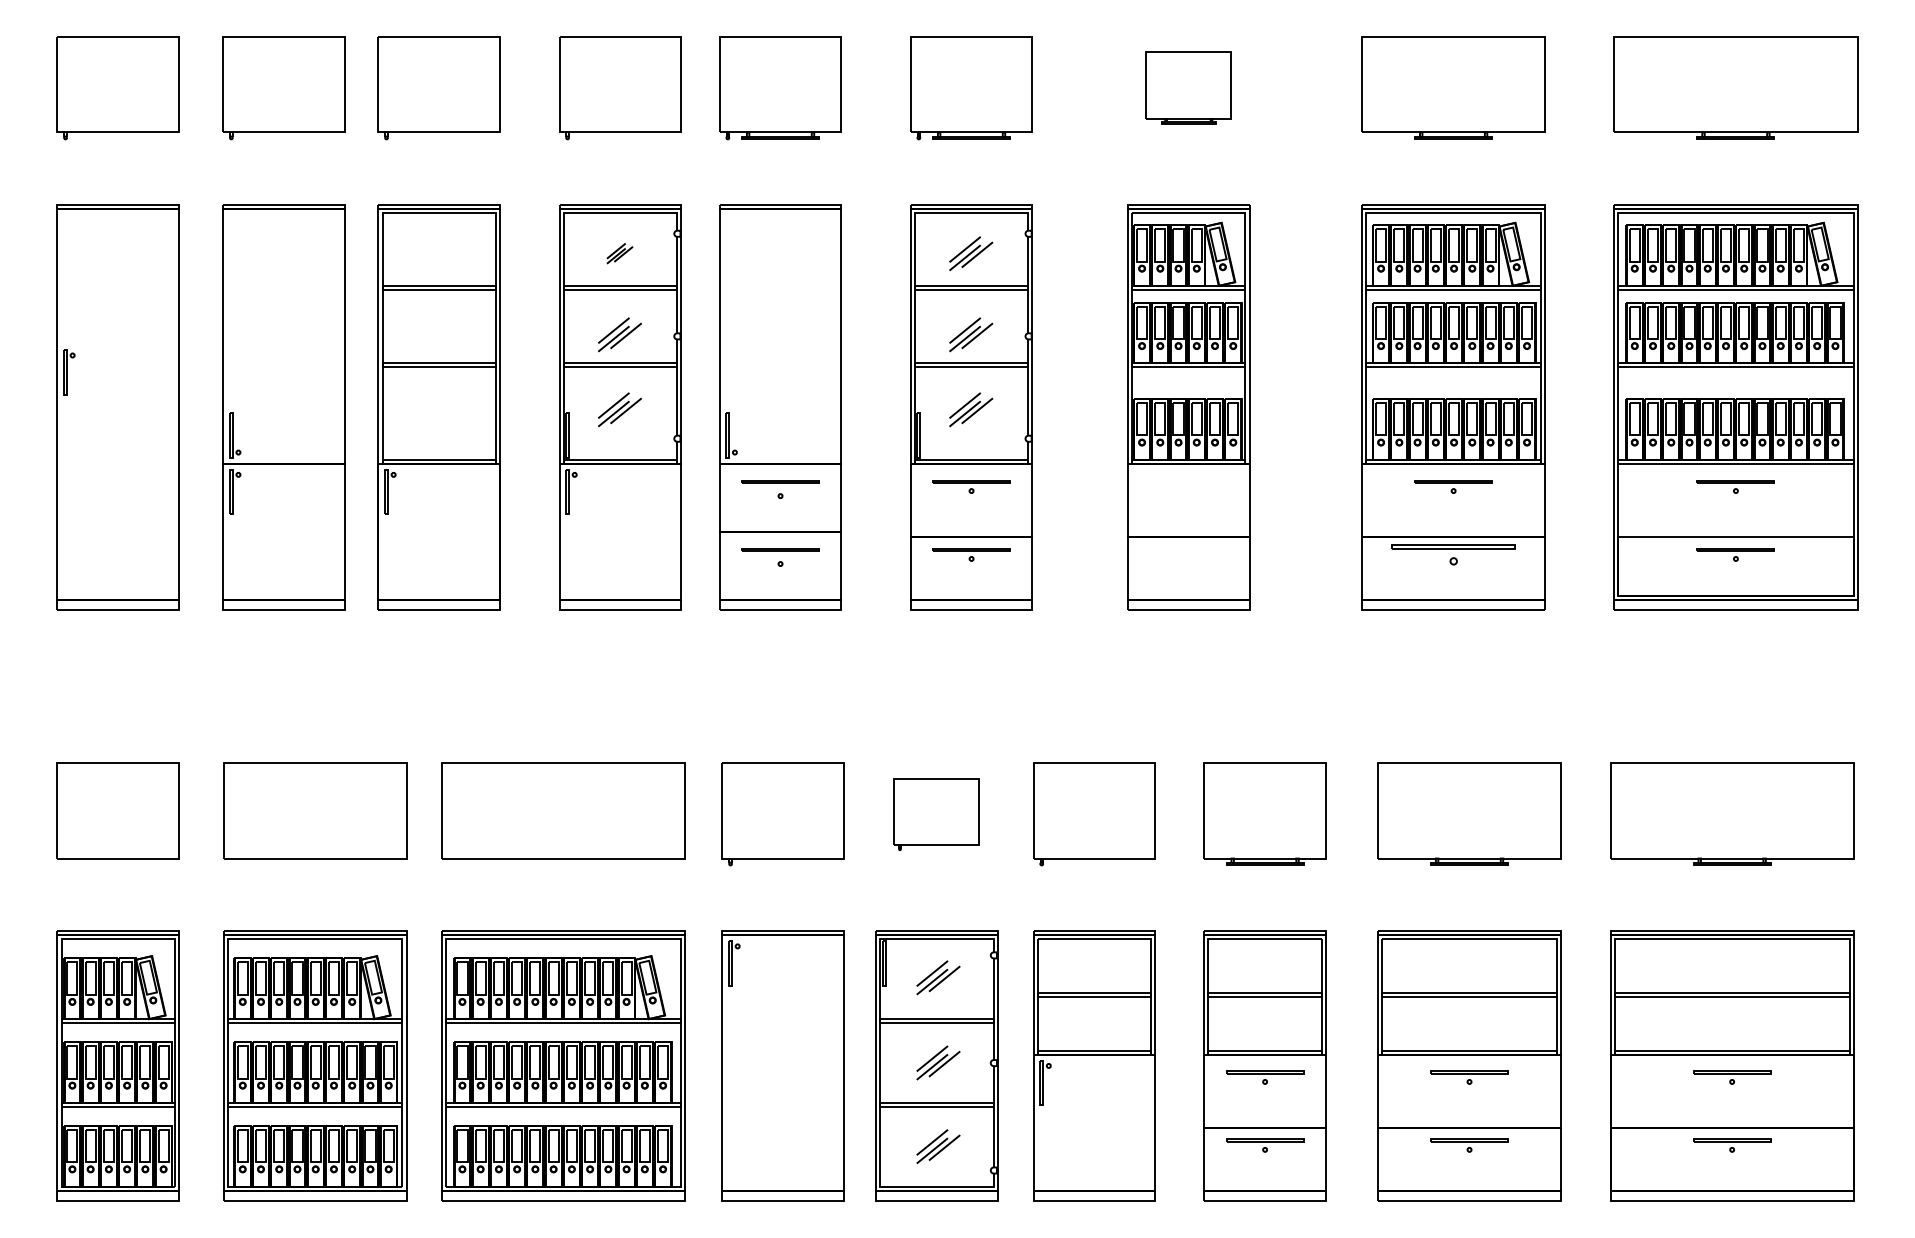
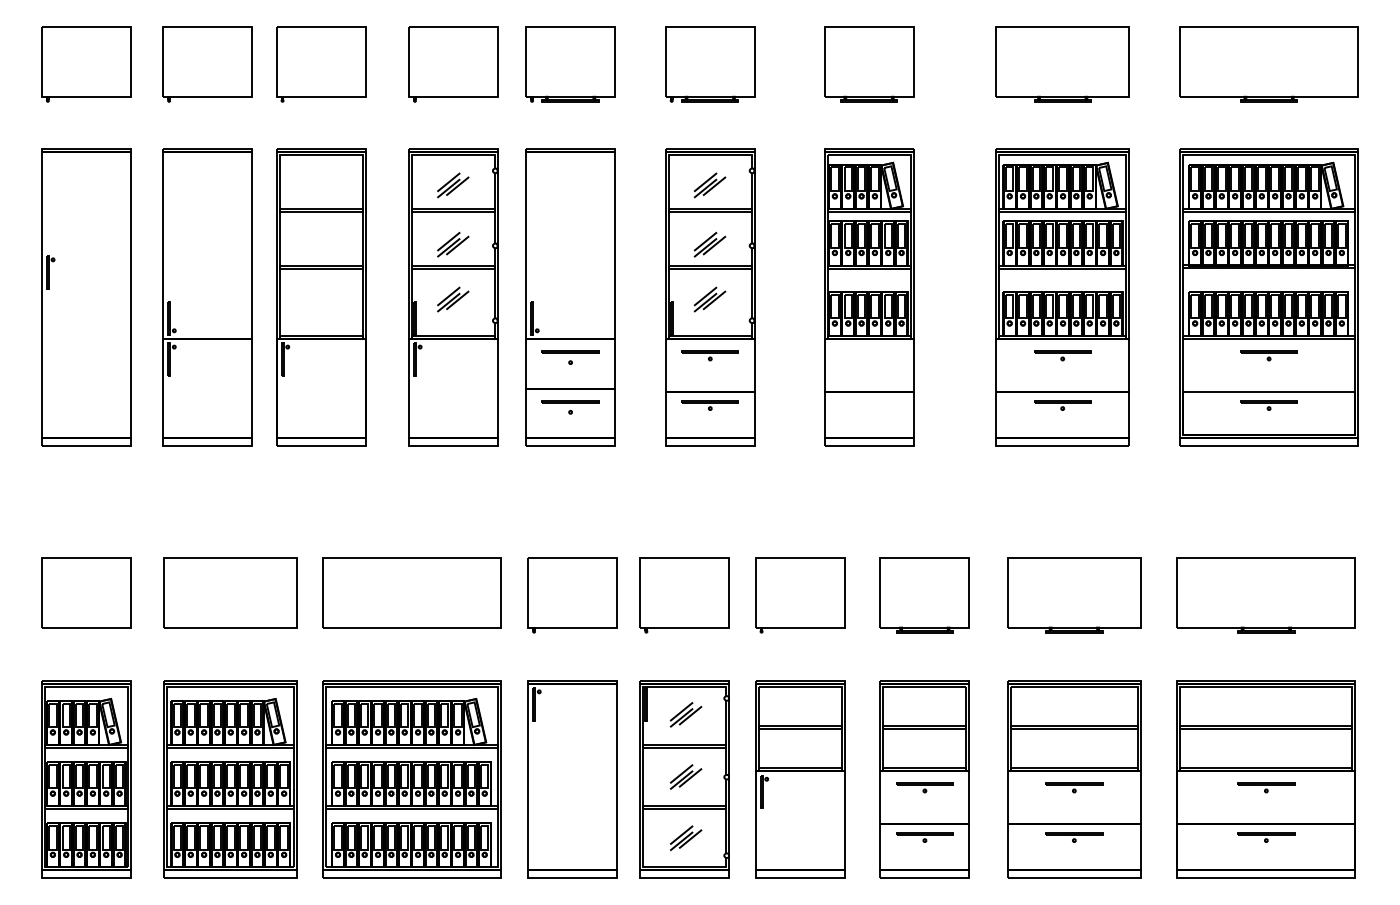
part: (1188, 87) -> (868, 63), size x1.43
part: (619, 253) -> (452, 185), size x1.67
part: (1453, 554) -> (1062, 405), size x0.62
part: (936, 814) -> (684, 595), size x1.43

